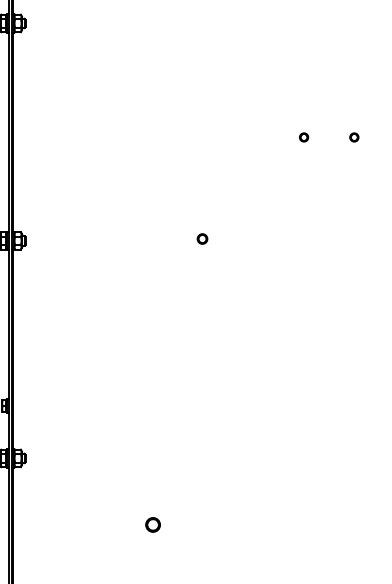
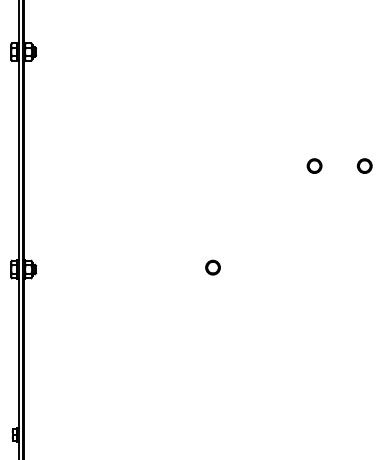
part: (303, 137) -> (314, 166), size x1.67
part: (354, 137) -> (365, 166), size x1.67
part: (202, 238) -> (213, 267), size x1.43

